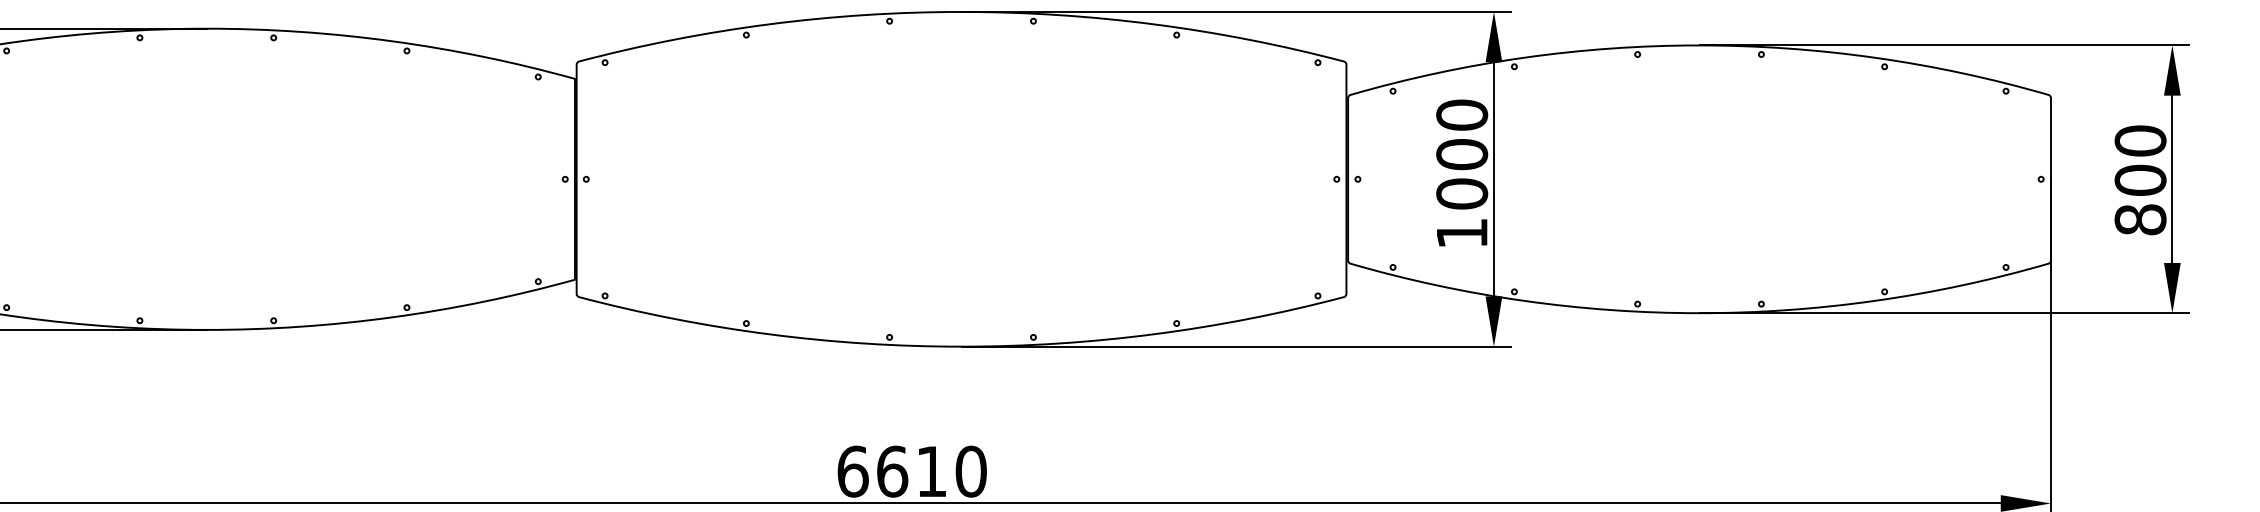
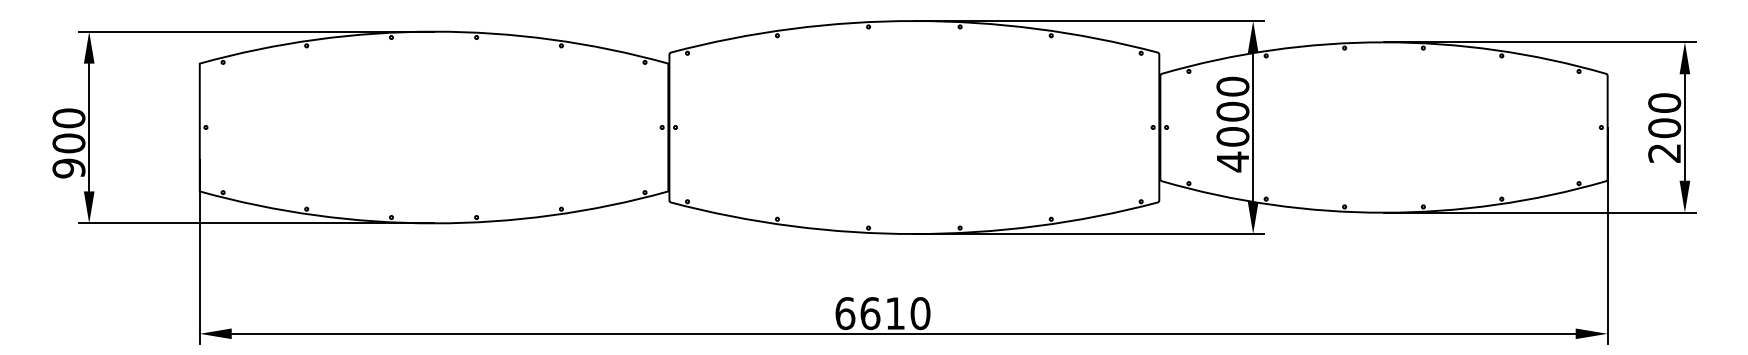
text: (2140, 220) -> (1664, 153), 800 -> 200
text: (1461, 232) -> (1232, 161), 1000 -> 4000

